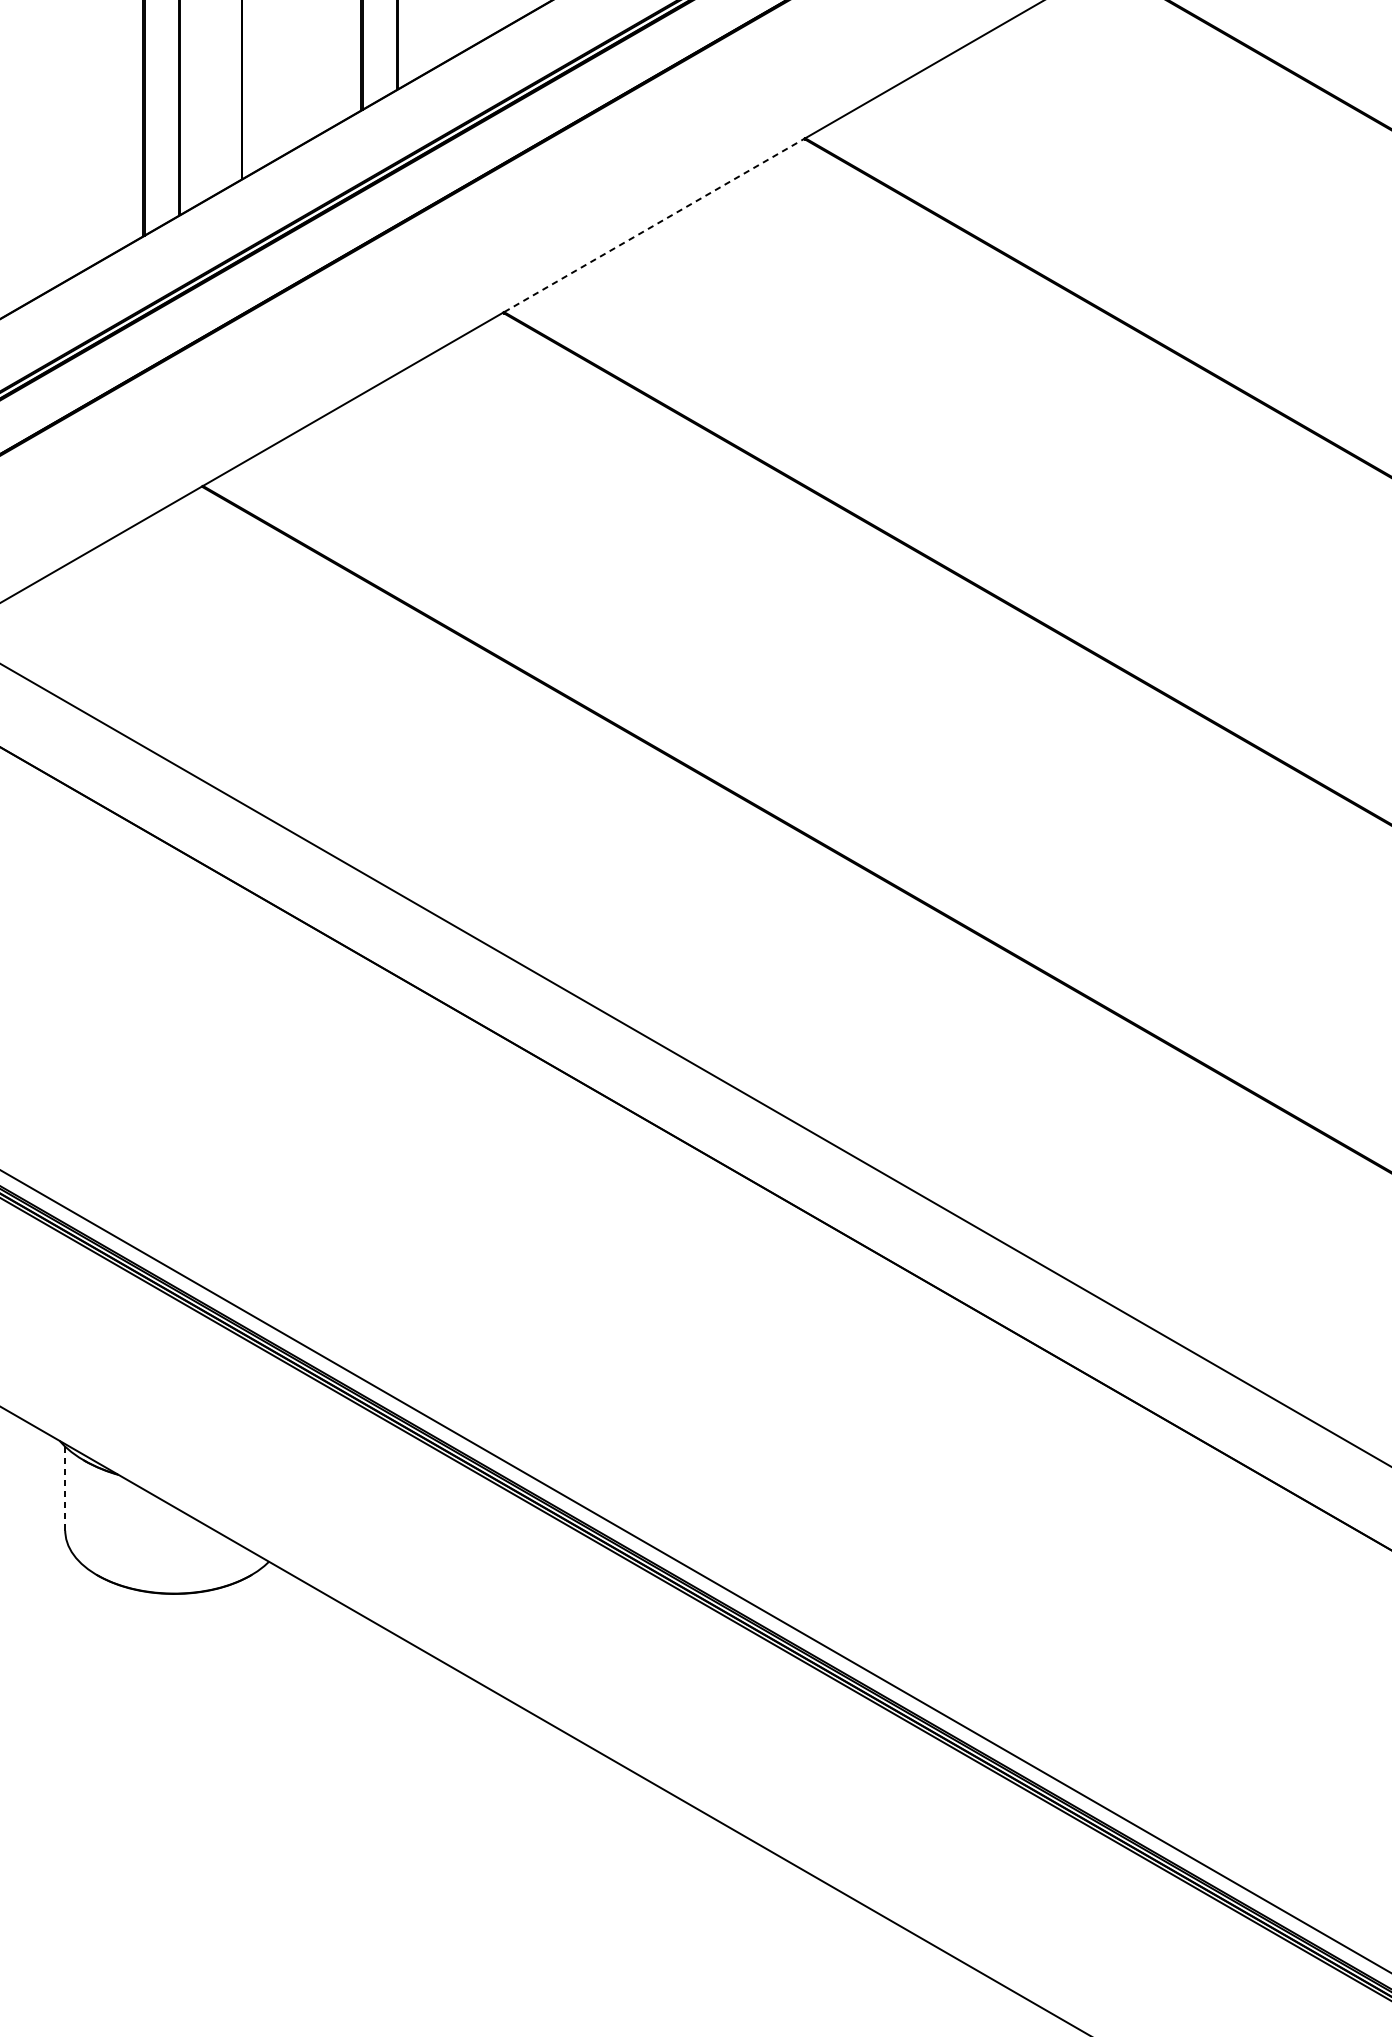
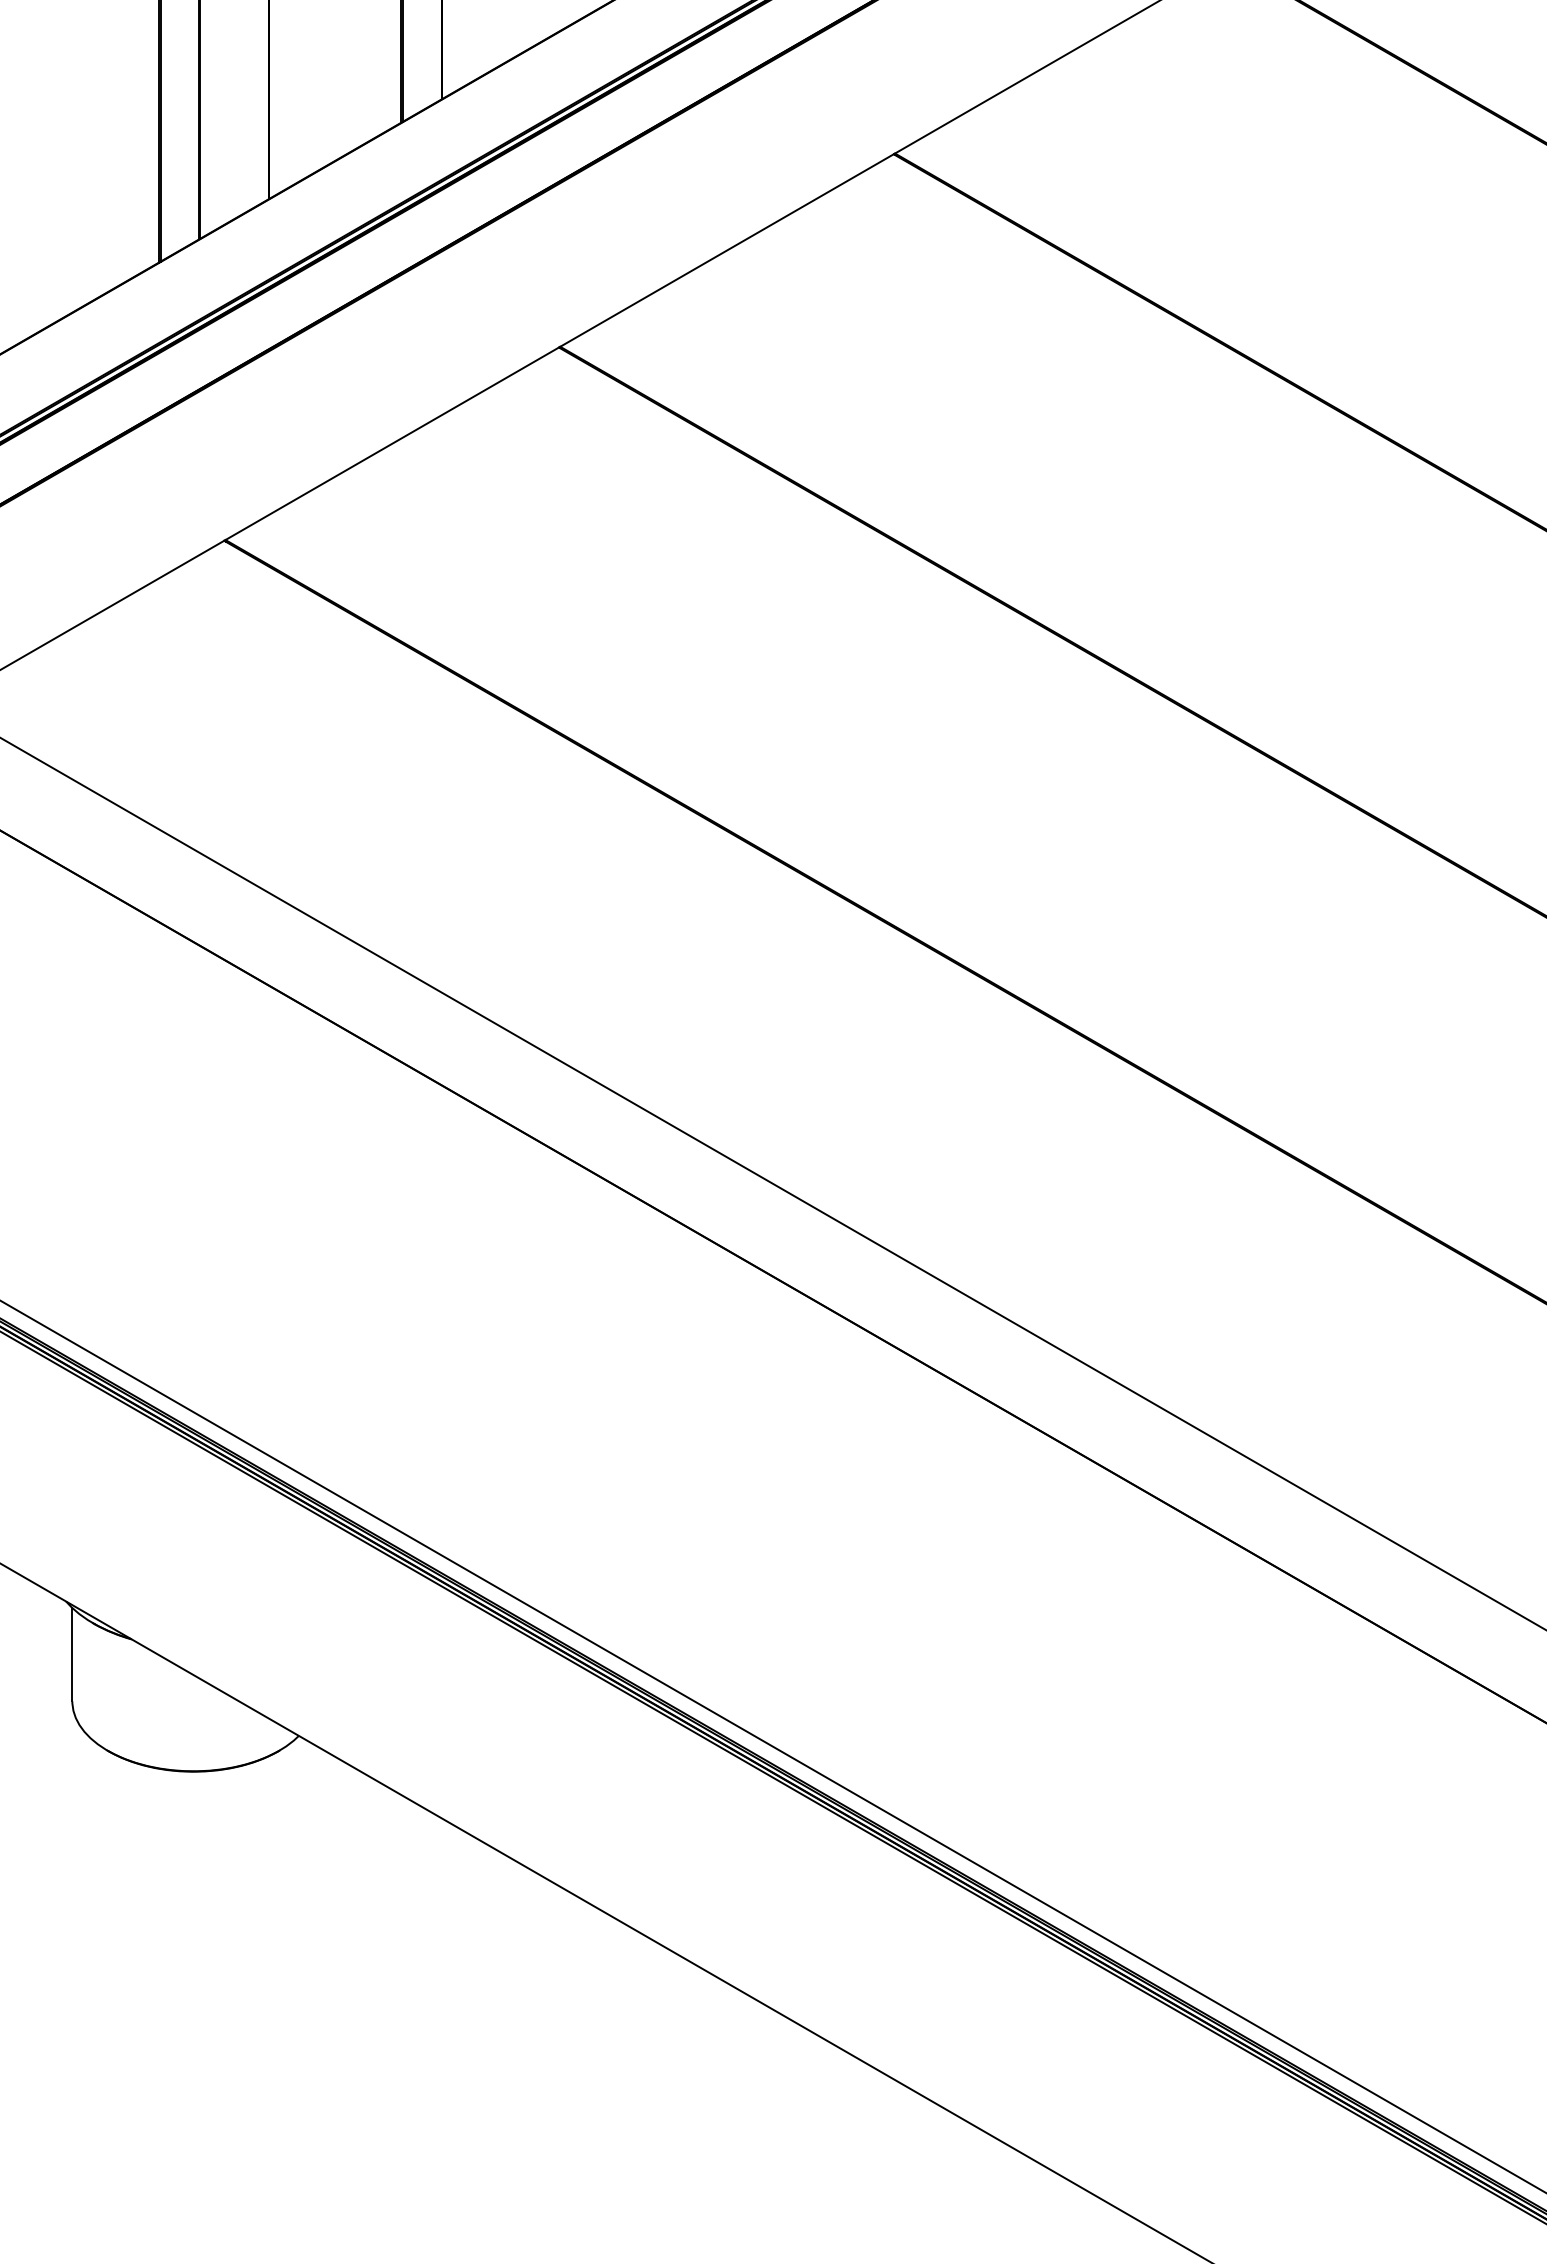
line: (654, 225) -> (727, 250), dashed -> solid
line: (65, 1488) -> (72, 1654), dashed -> solid

